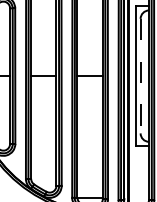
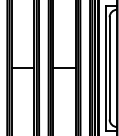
line: (140, 76) -> (109, 68), dashed -> solid

